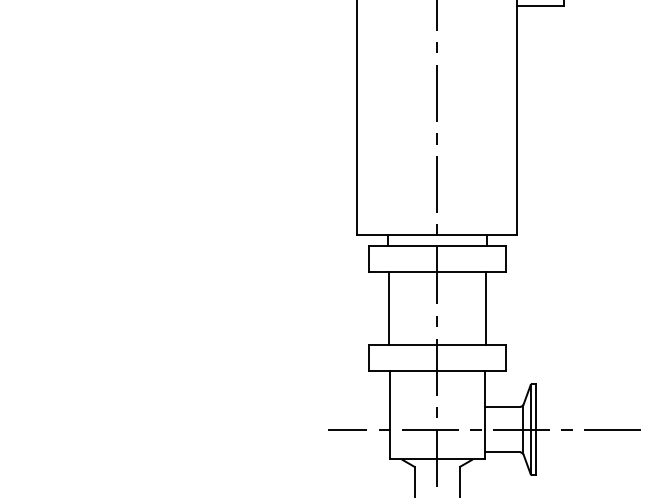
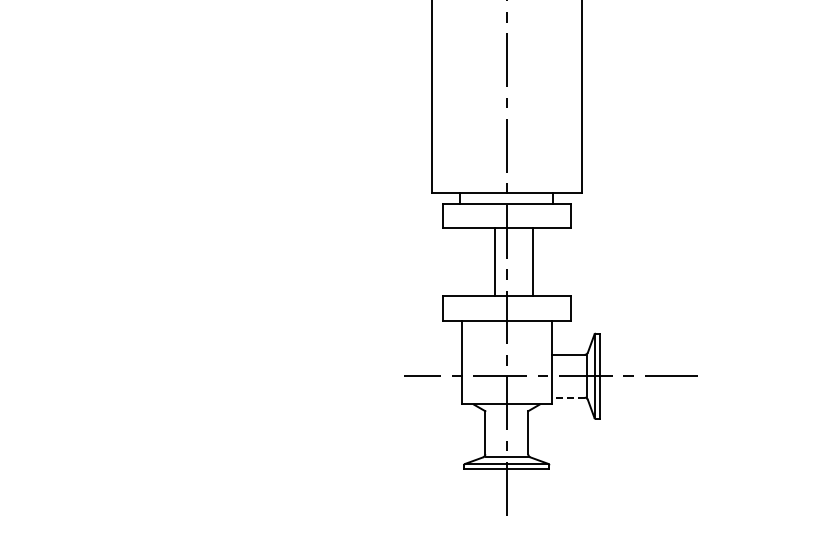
line: (389, 308) -> (495, 262), moved
line: (485, 308) -> (533, 262), moved
line: (502, 452) -> (568, 397), solid -> dashed

